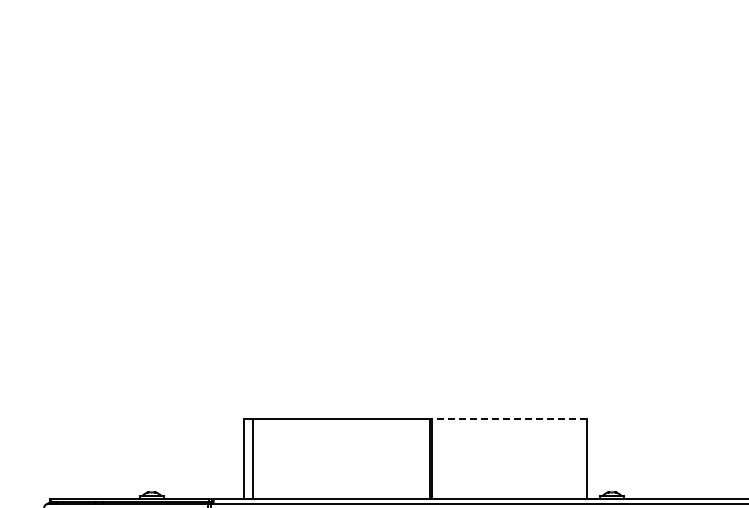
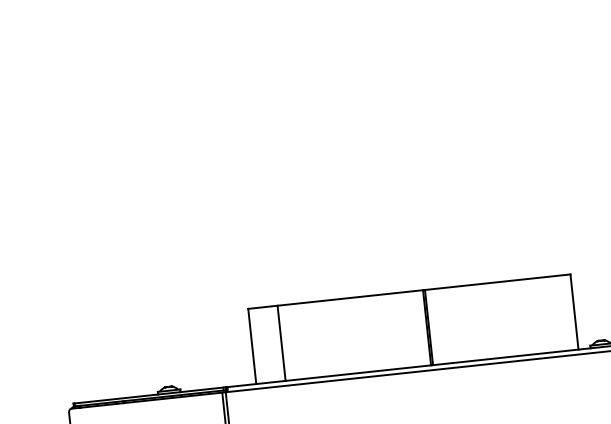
line: (509, 419) -> (497, 282), dashed -> solid
line: (252, 459) -> (281, 343), moved

